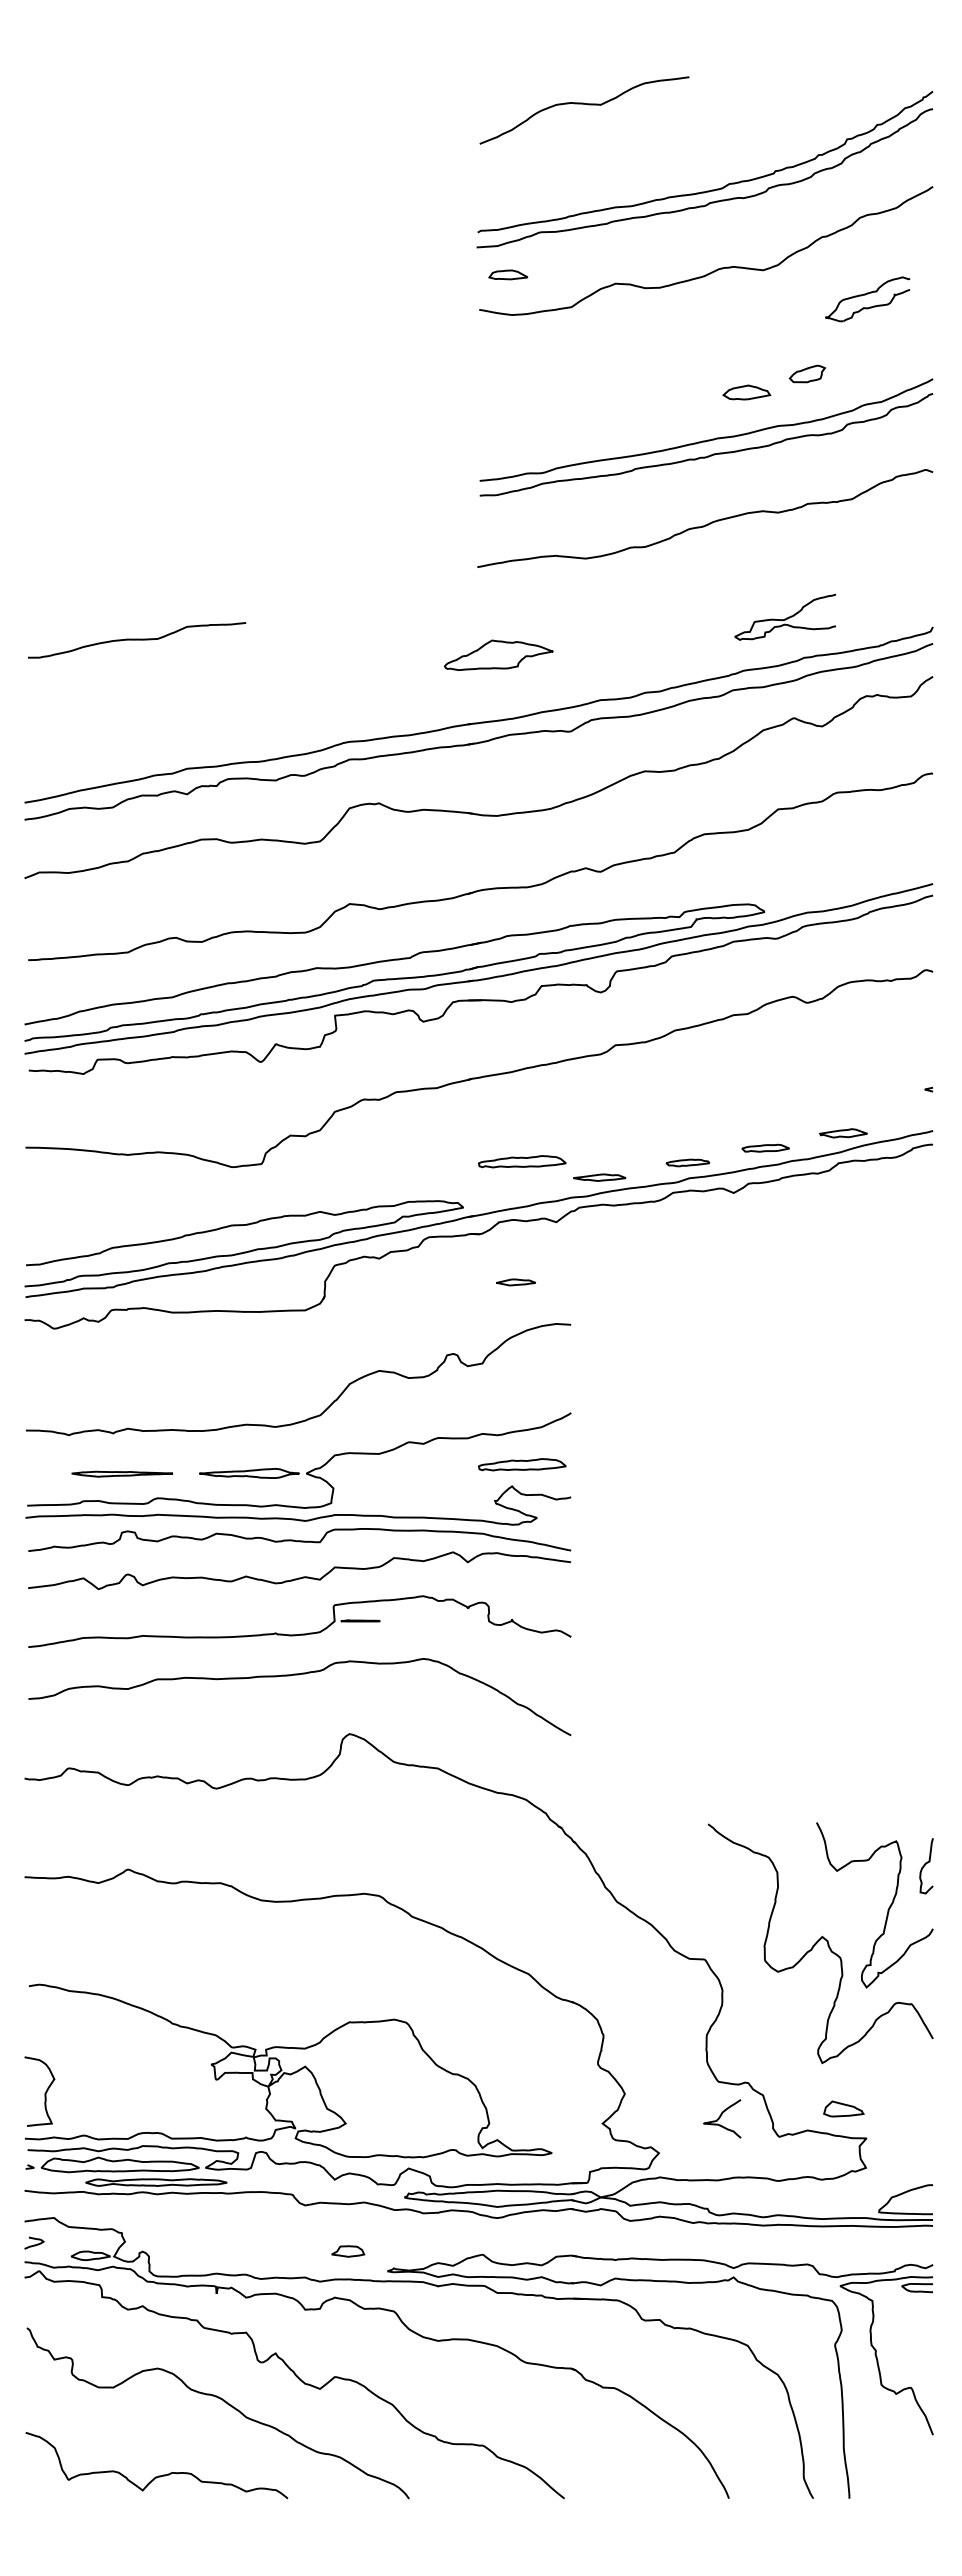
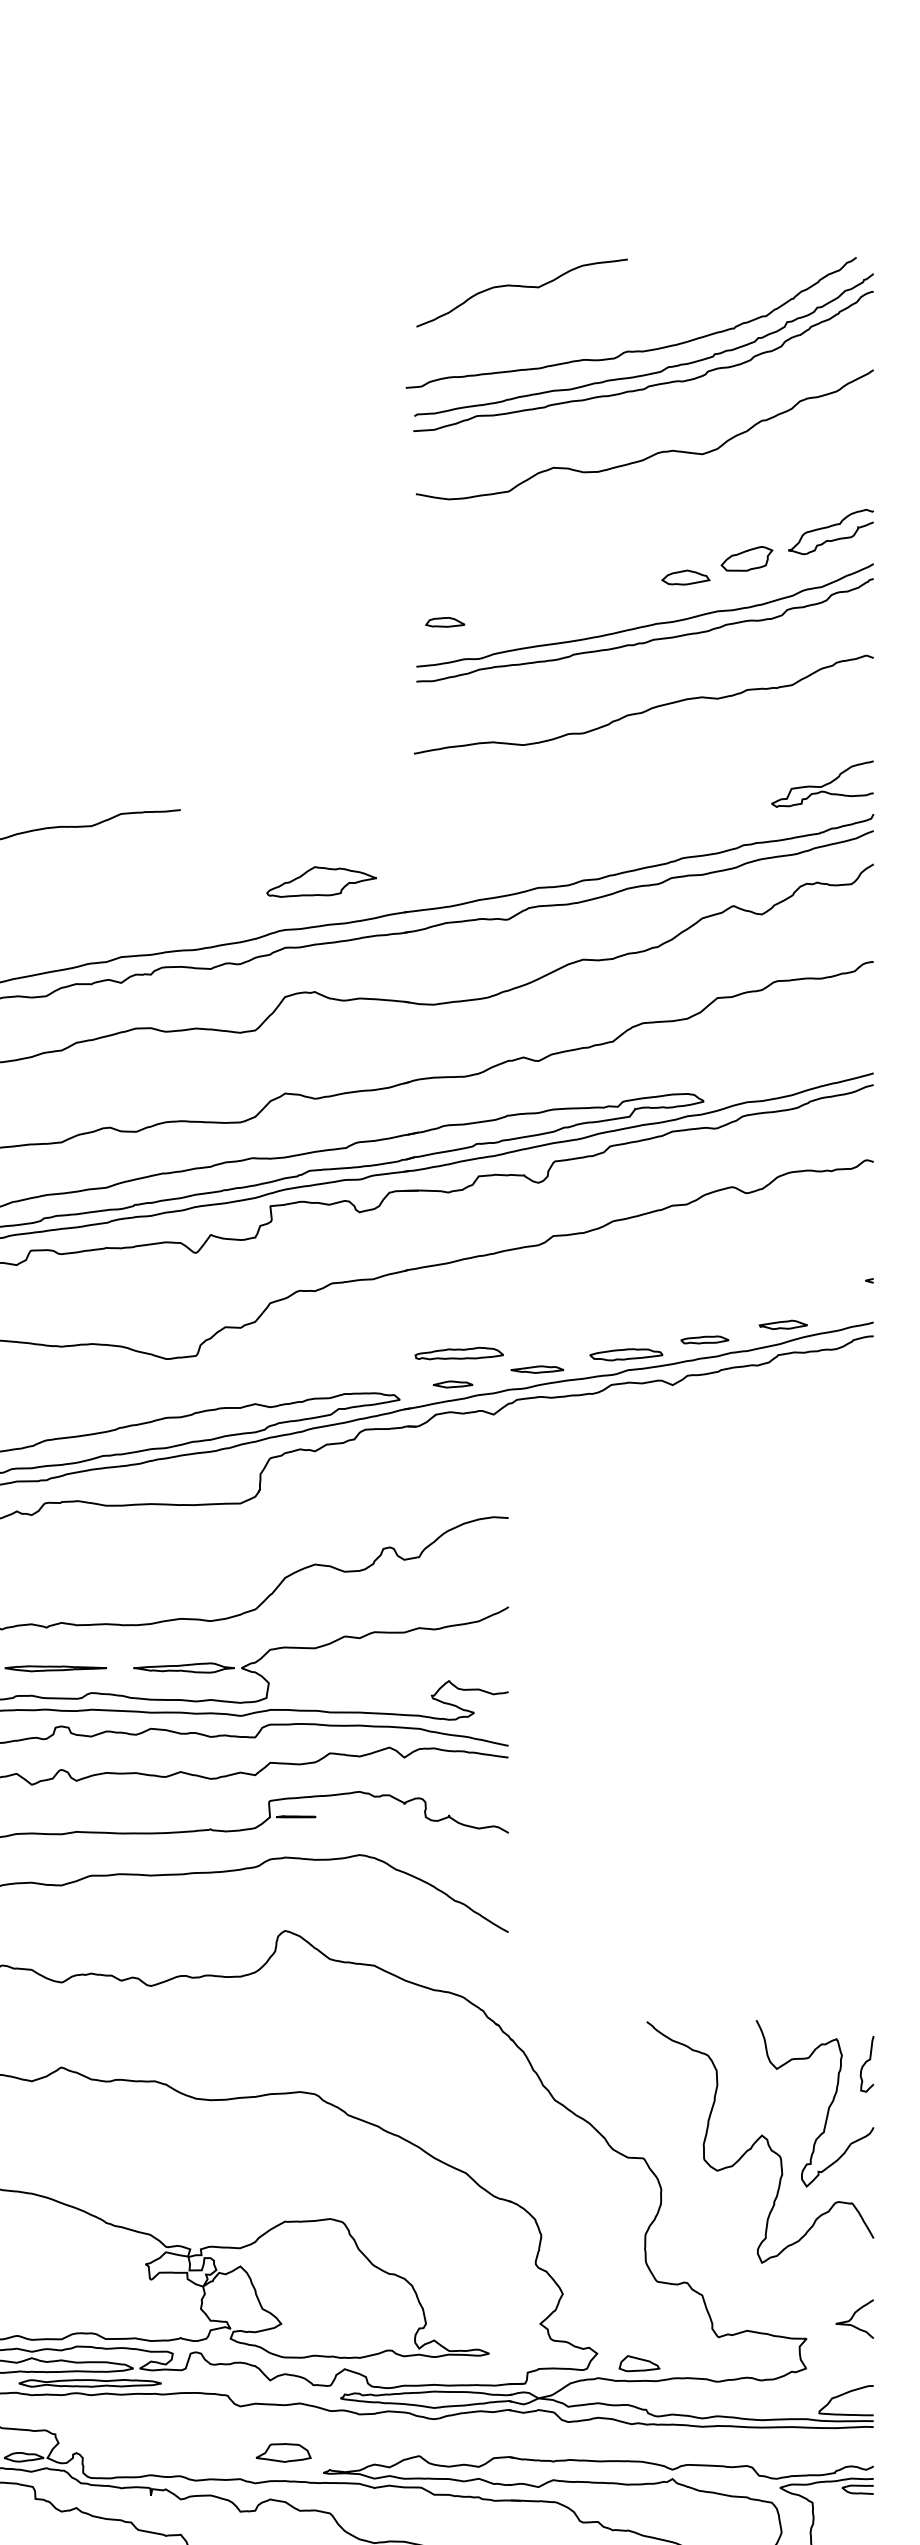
curve: (692, 167) -> (631, 350), added
part: (508, 274) -> (445, 621), moved
part: (867, 299) -> (830, 532), moved
part: (807, 373) -> (747, 558), size x1.43
part: (785, 616) -> (822, 783), moved
part: (498, 654) -> (321, 881), moved
part: (687, 1162) -> (626, 1354), size x1.67
part: (515, 1282) -> (452, 1384), moved
part: (522, 1464) -> (459, 1658), removed
part: (843, 2108) -> (639, 2363), moved
curve: (721, 2116) -> (853, 2316), moved
part: (347, 2251) -> (283, 2452), size x1.67

